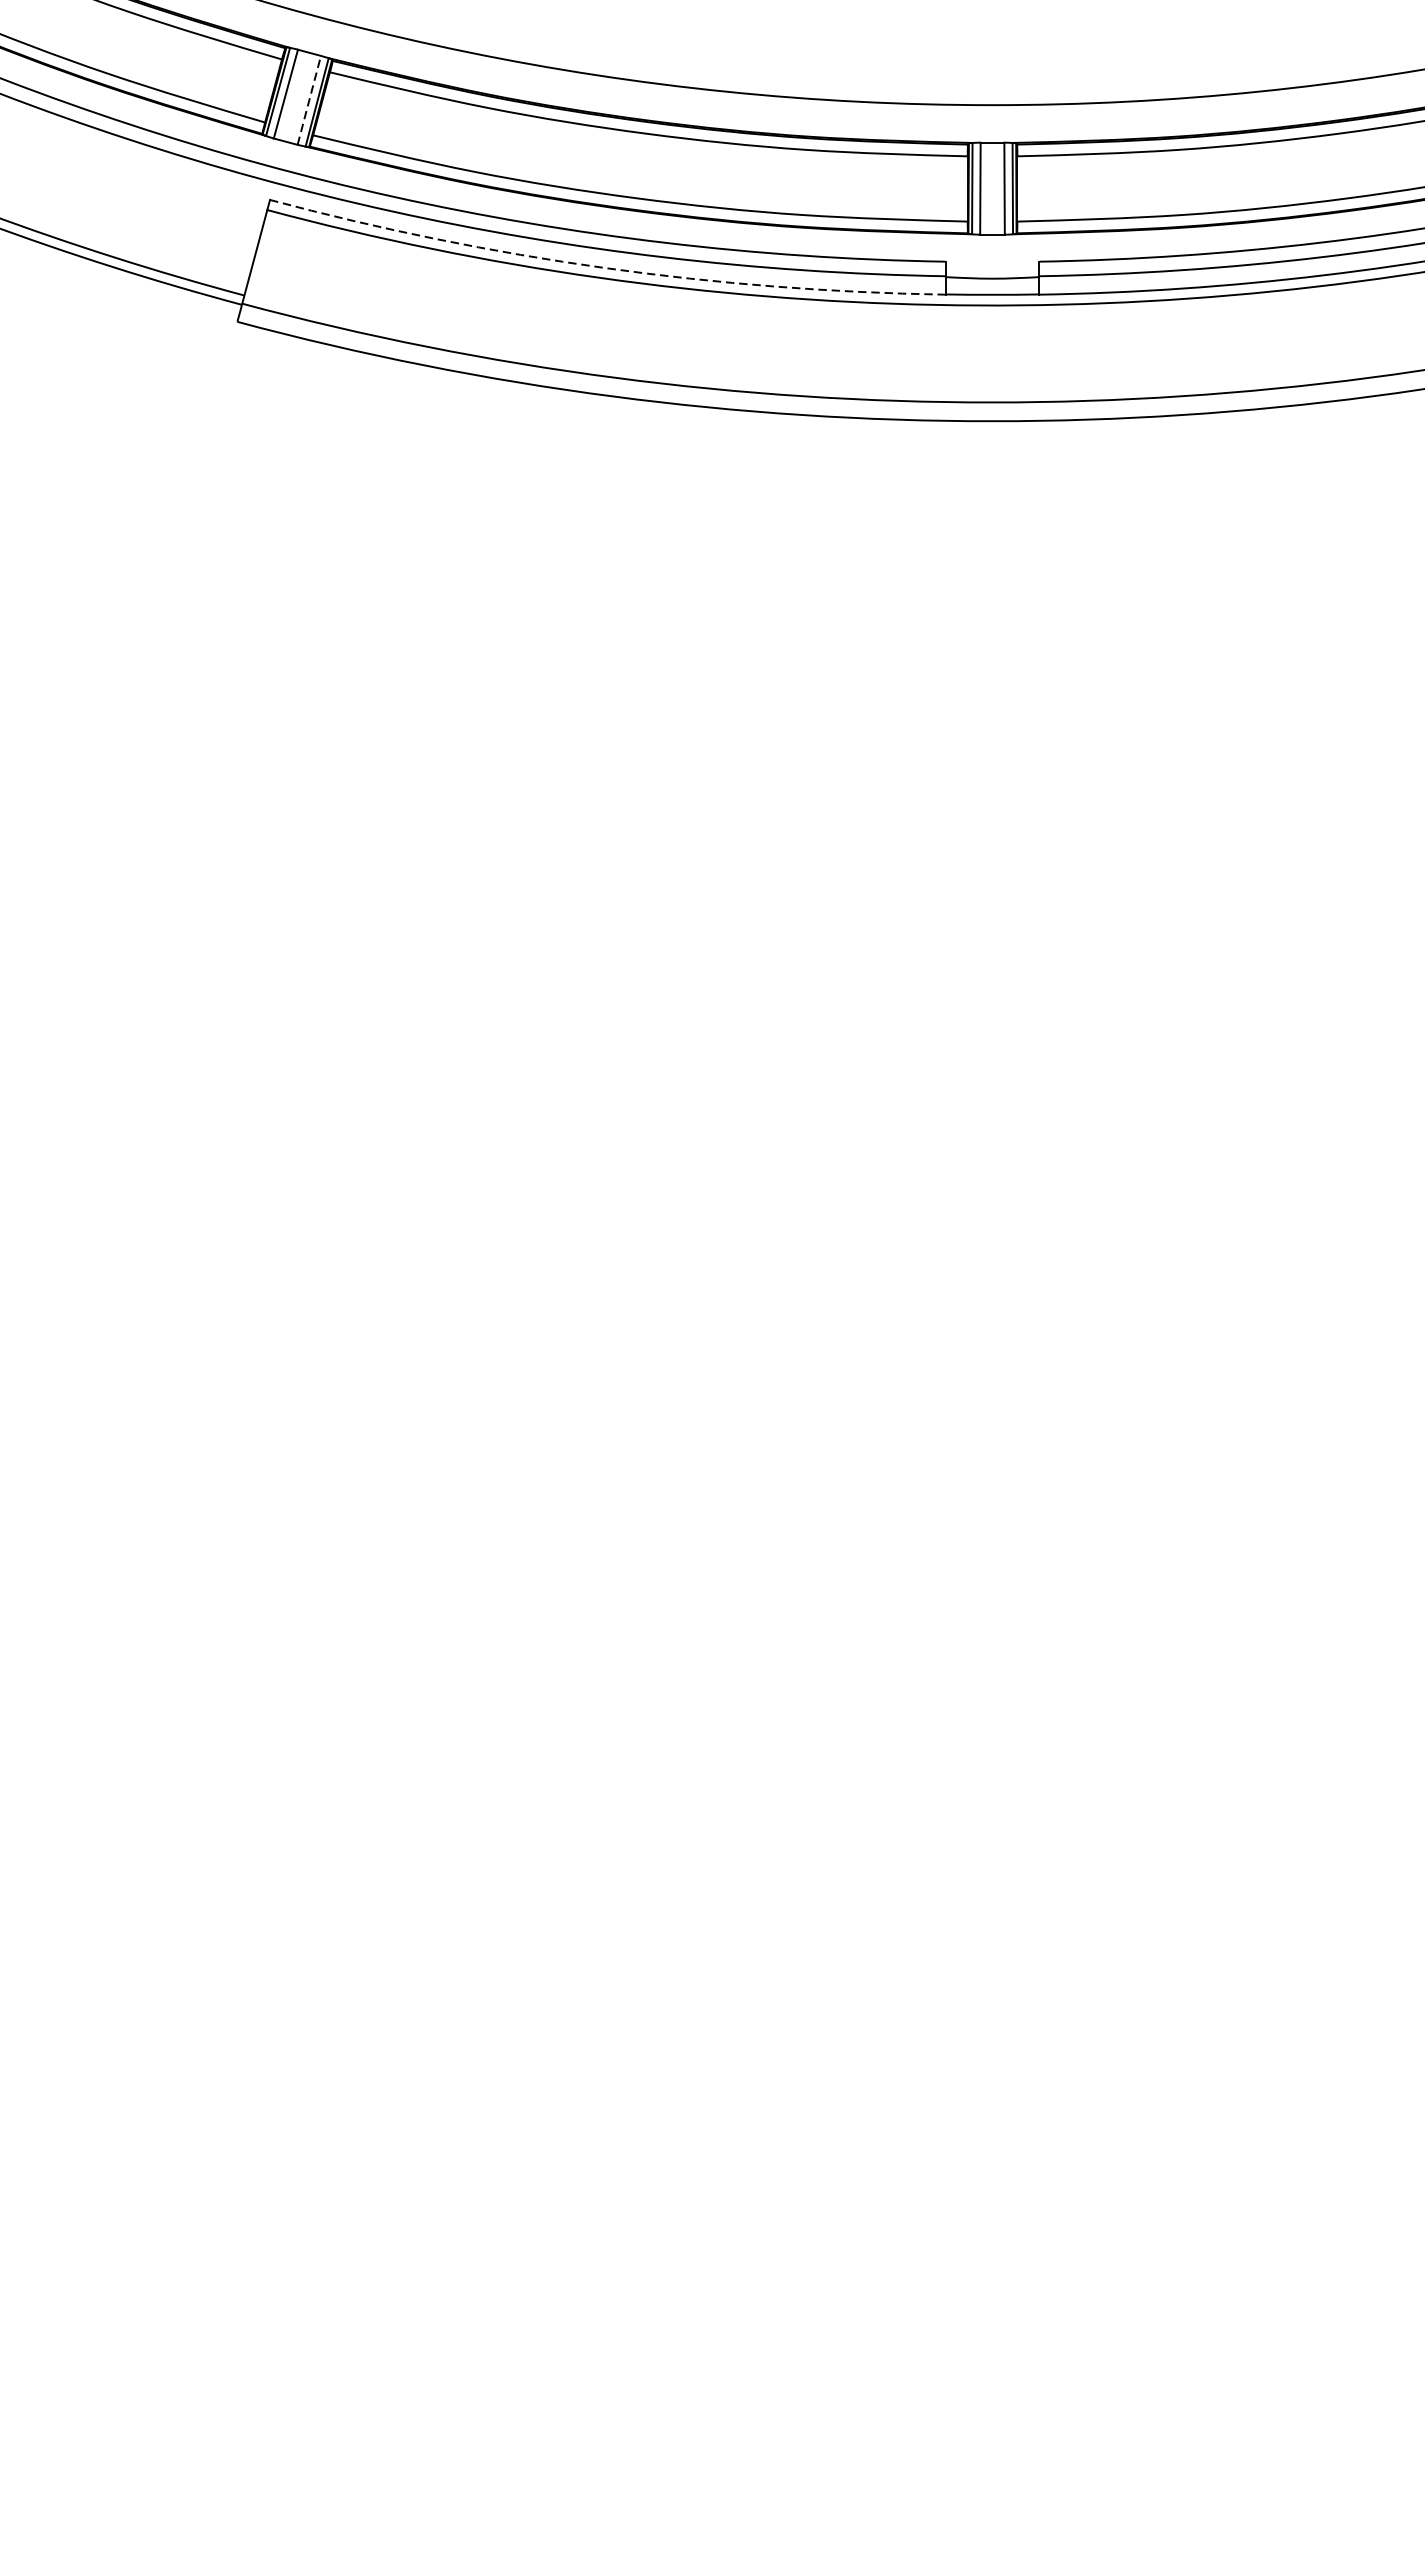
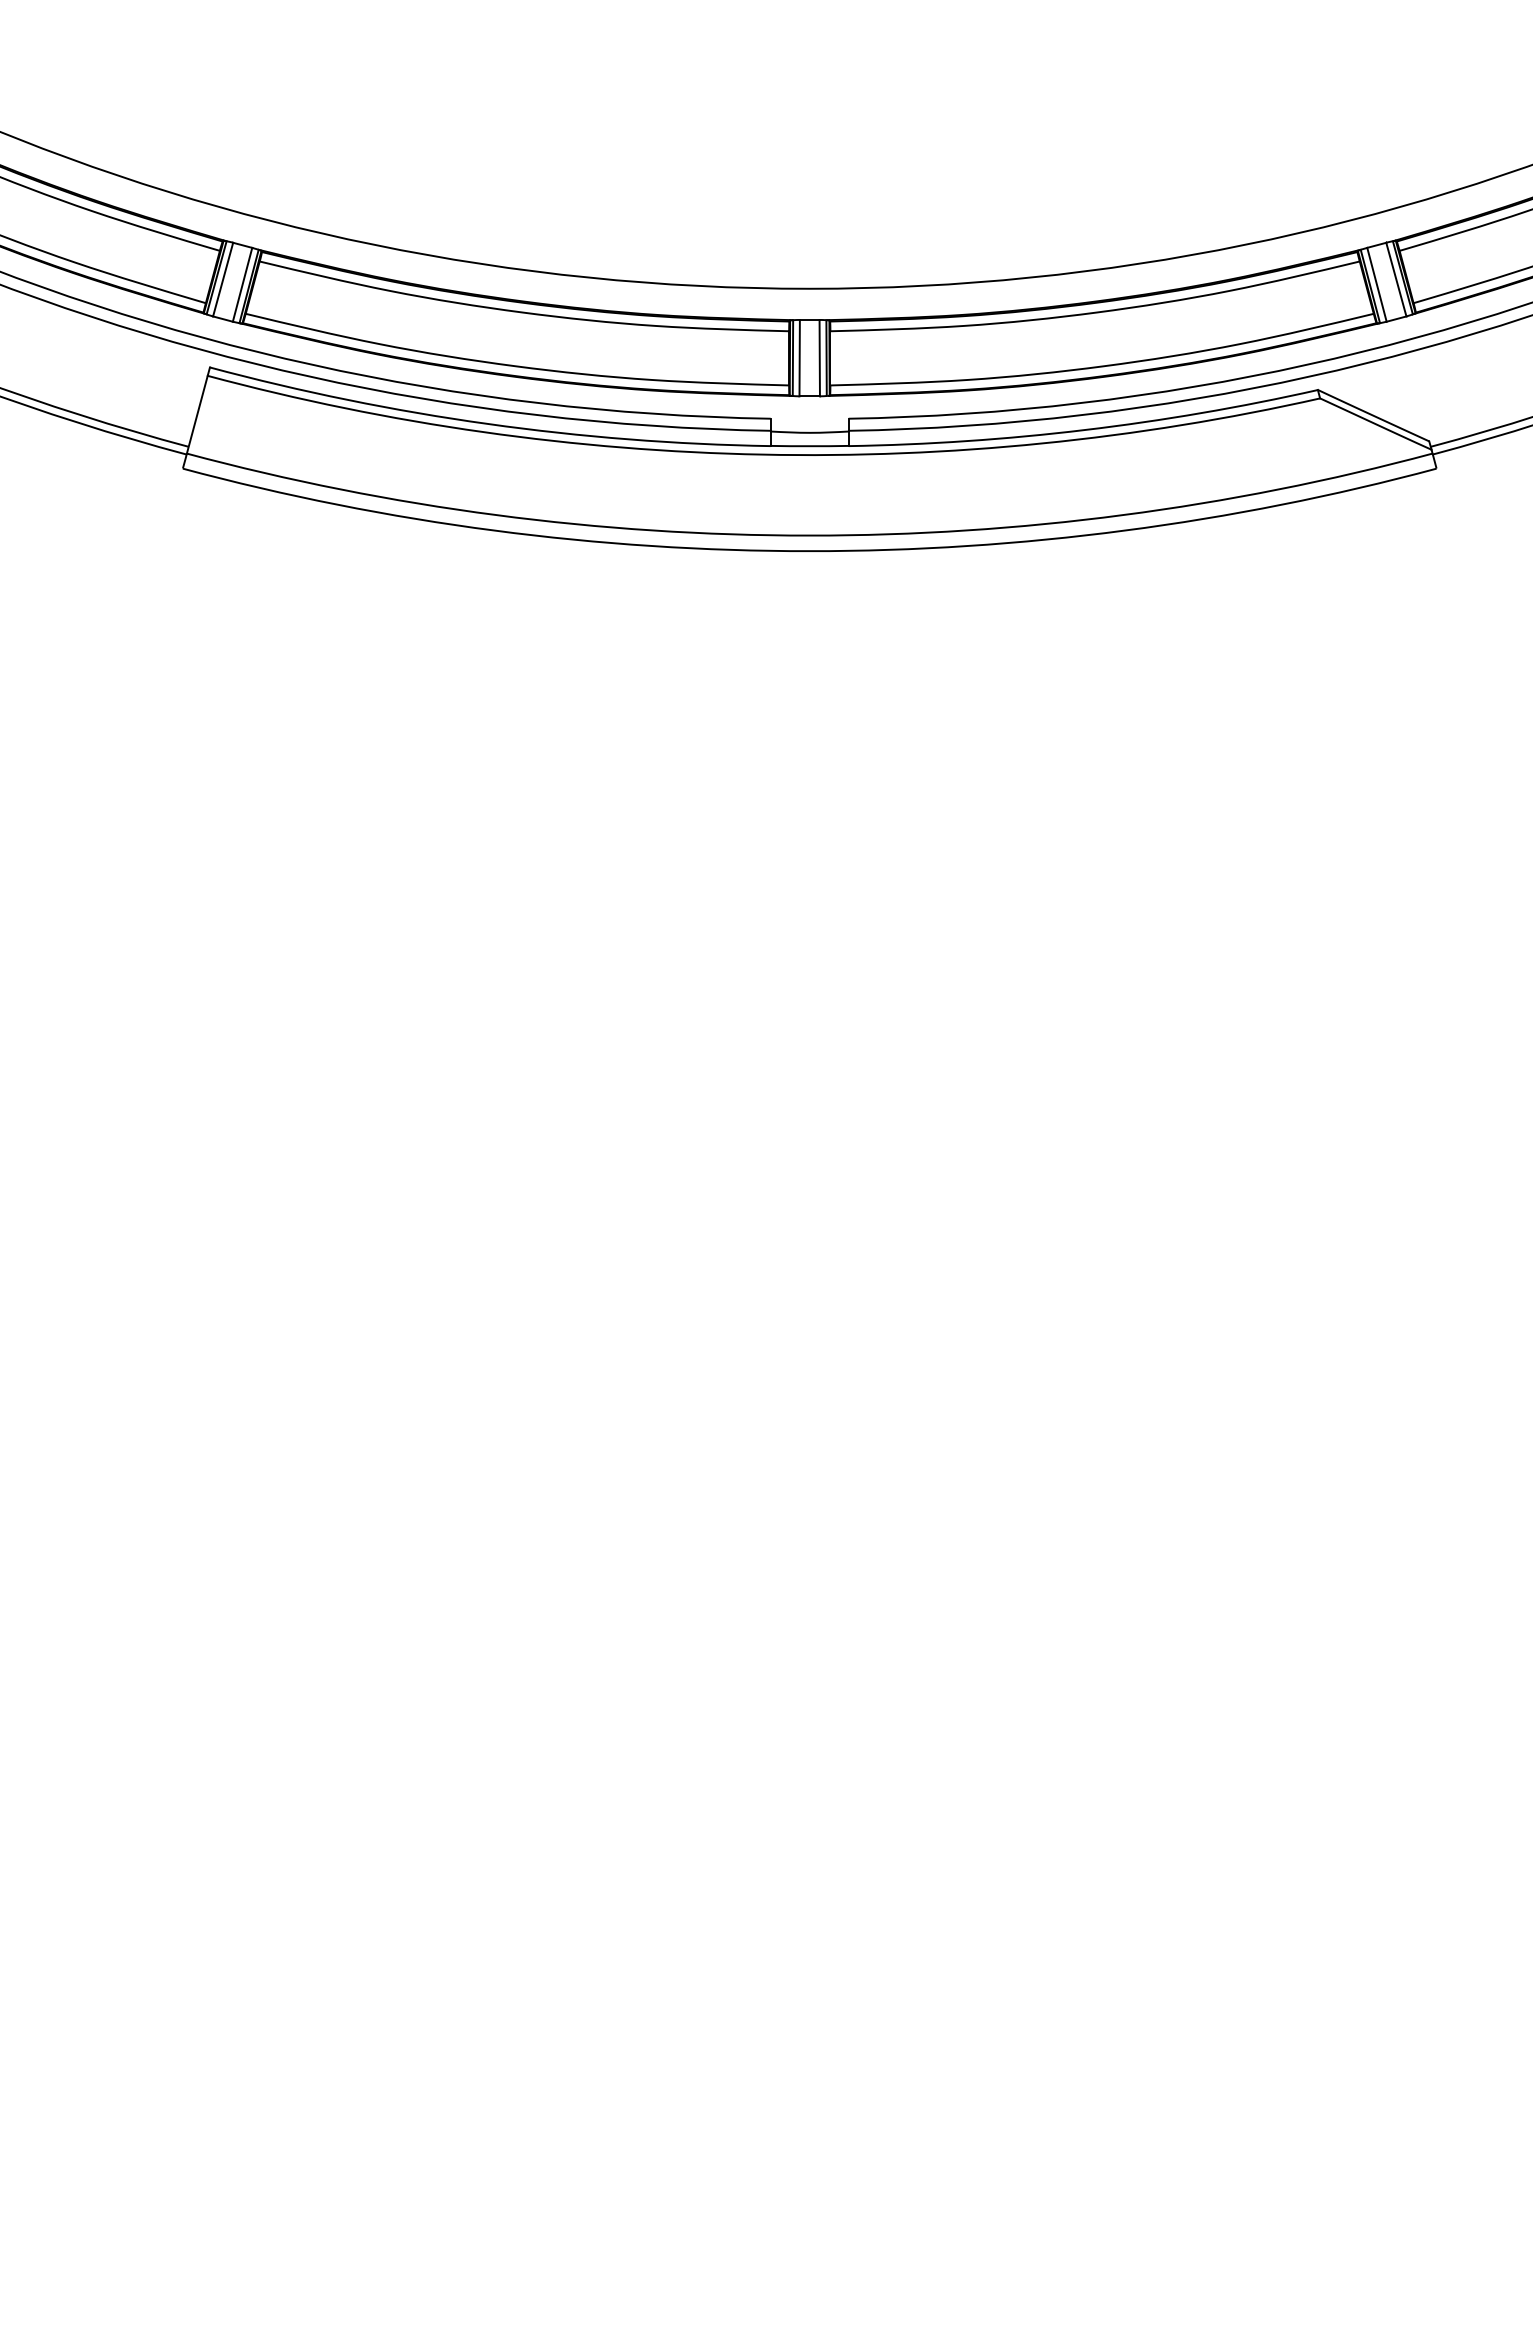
line: (309, 99) -> (242, 284), dashed -> solid
arc: (604, 268) -> (487, 424), dashed -> solid

